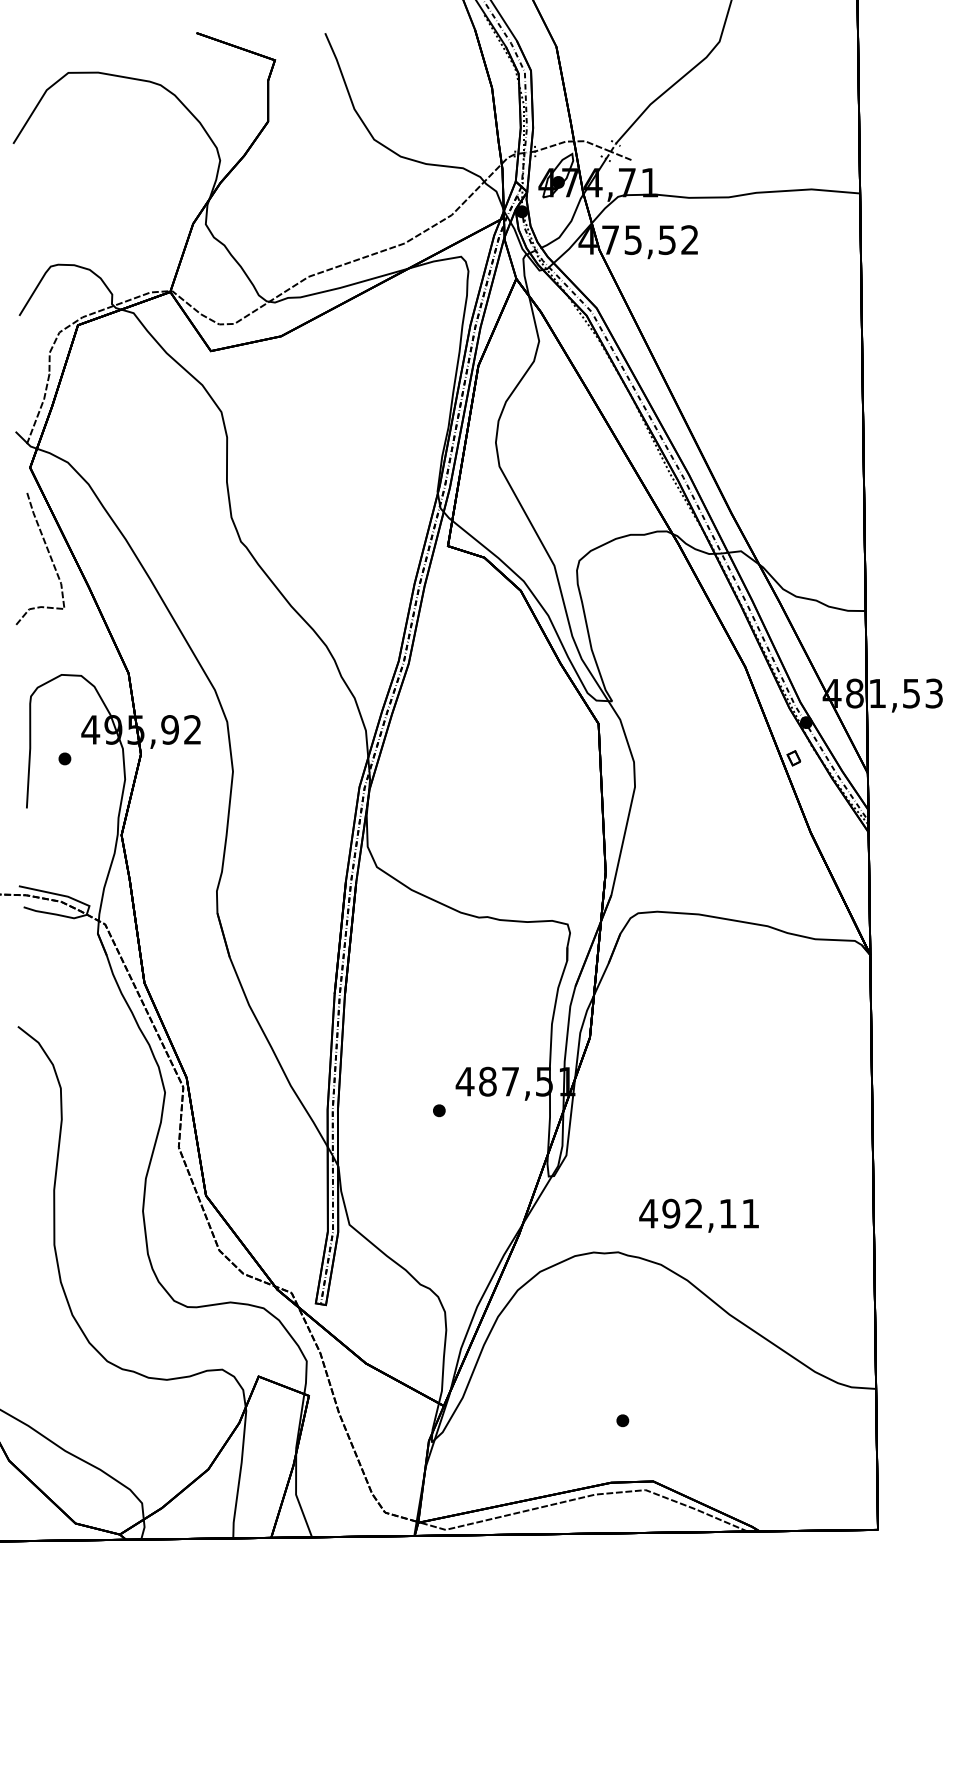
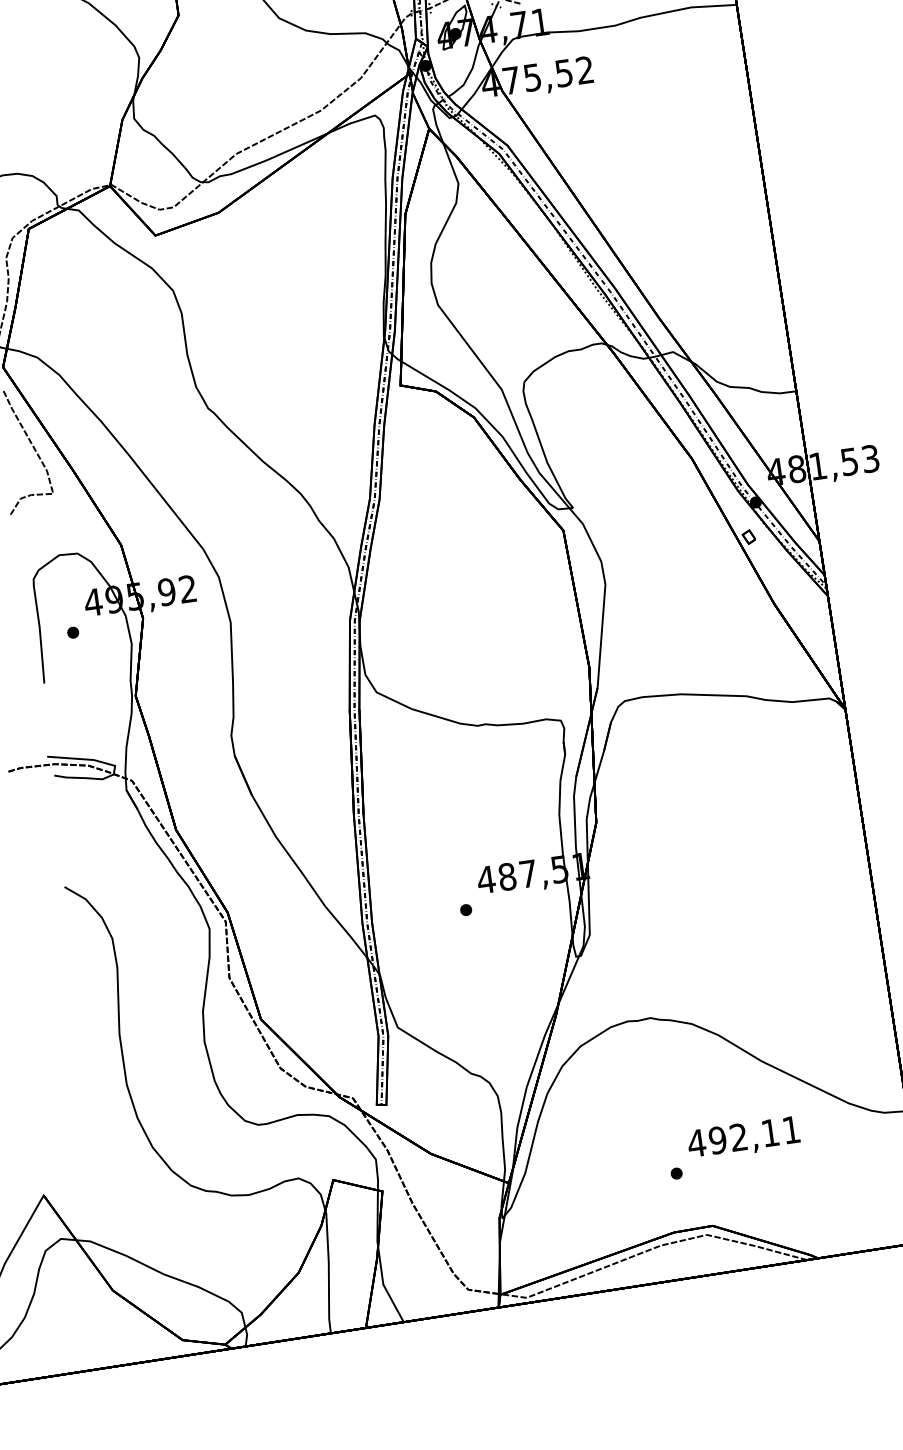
text: (698, 1215) -> (743, 1138), moved

